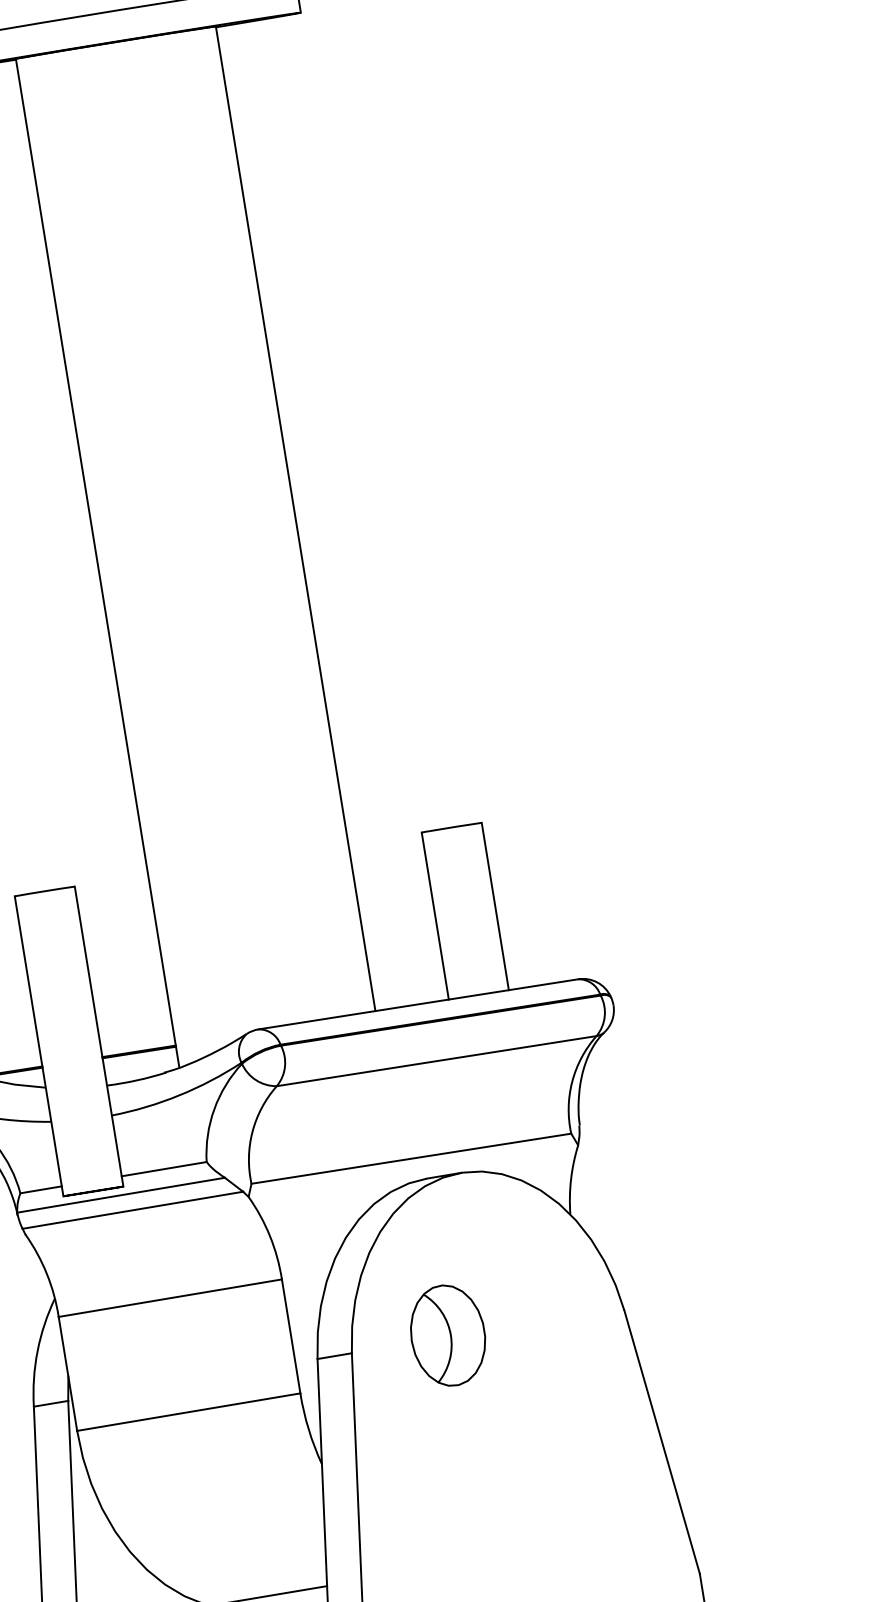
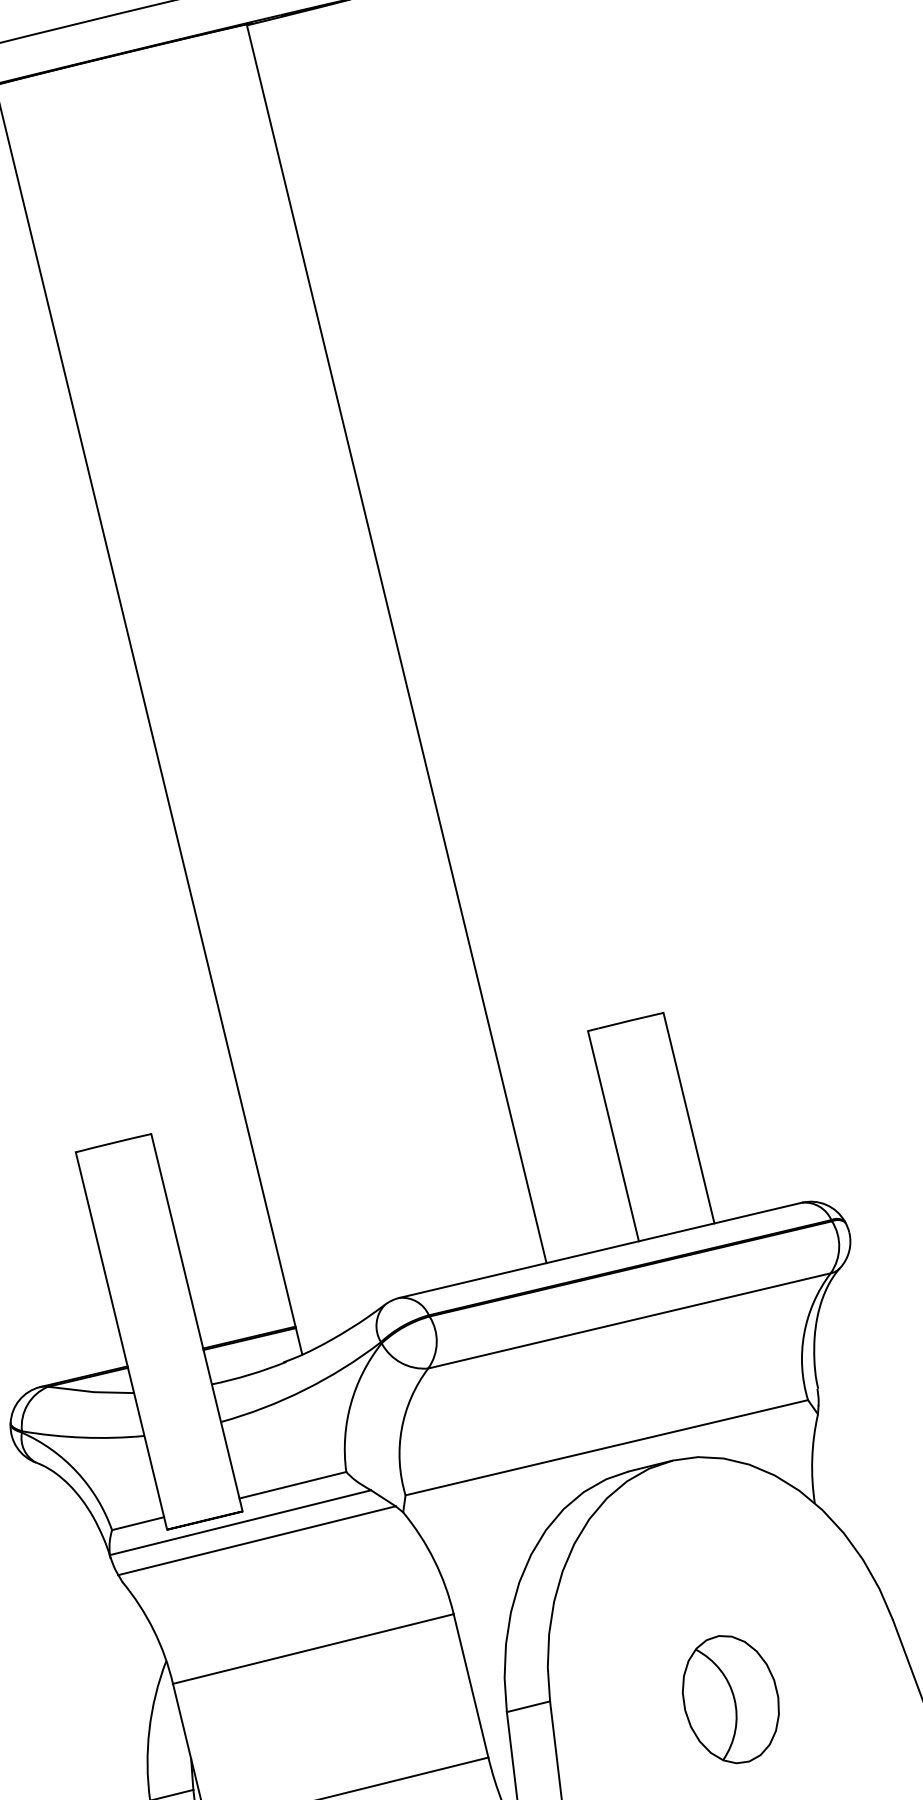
part: (448, 1335) -> (731, 1699), moved

